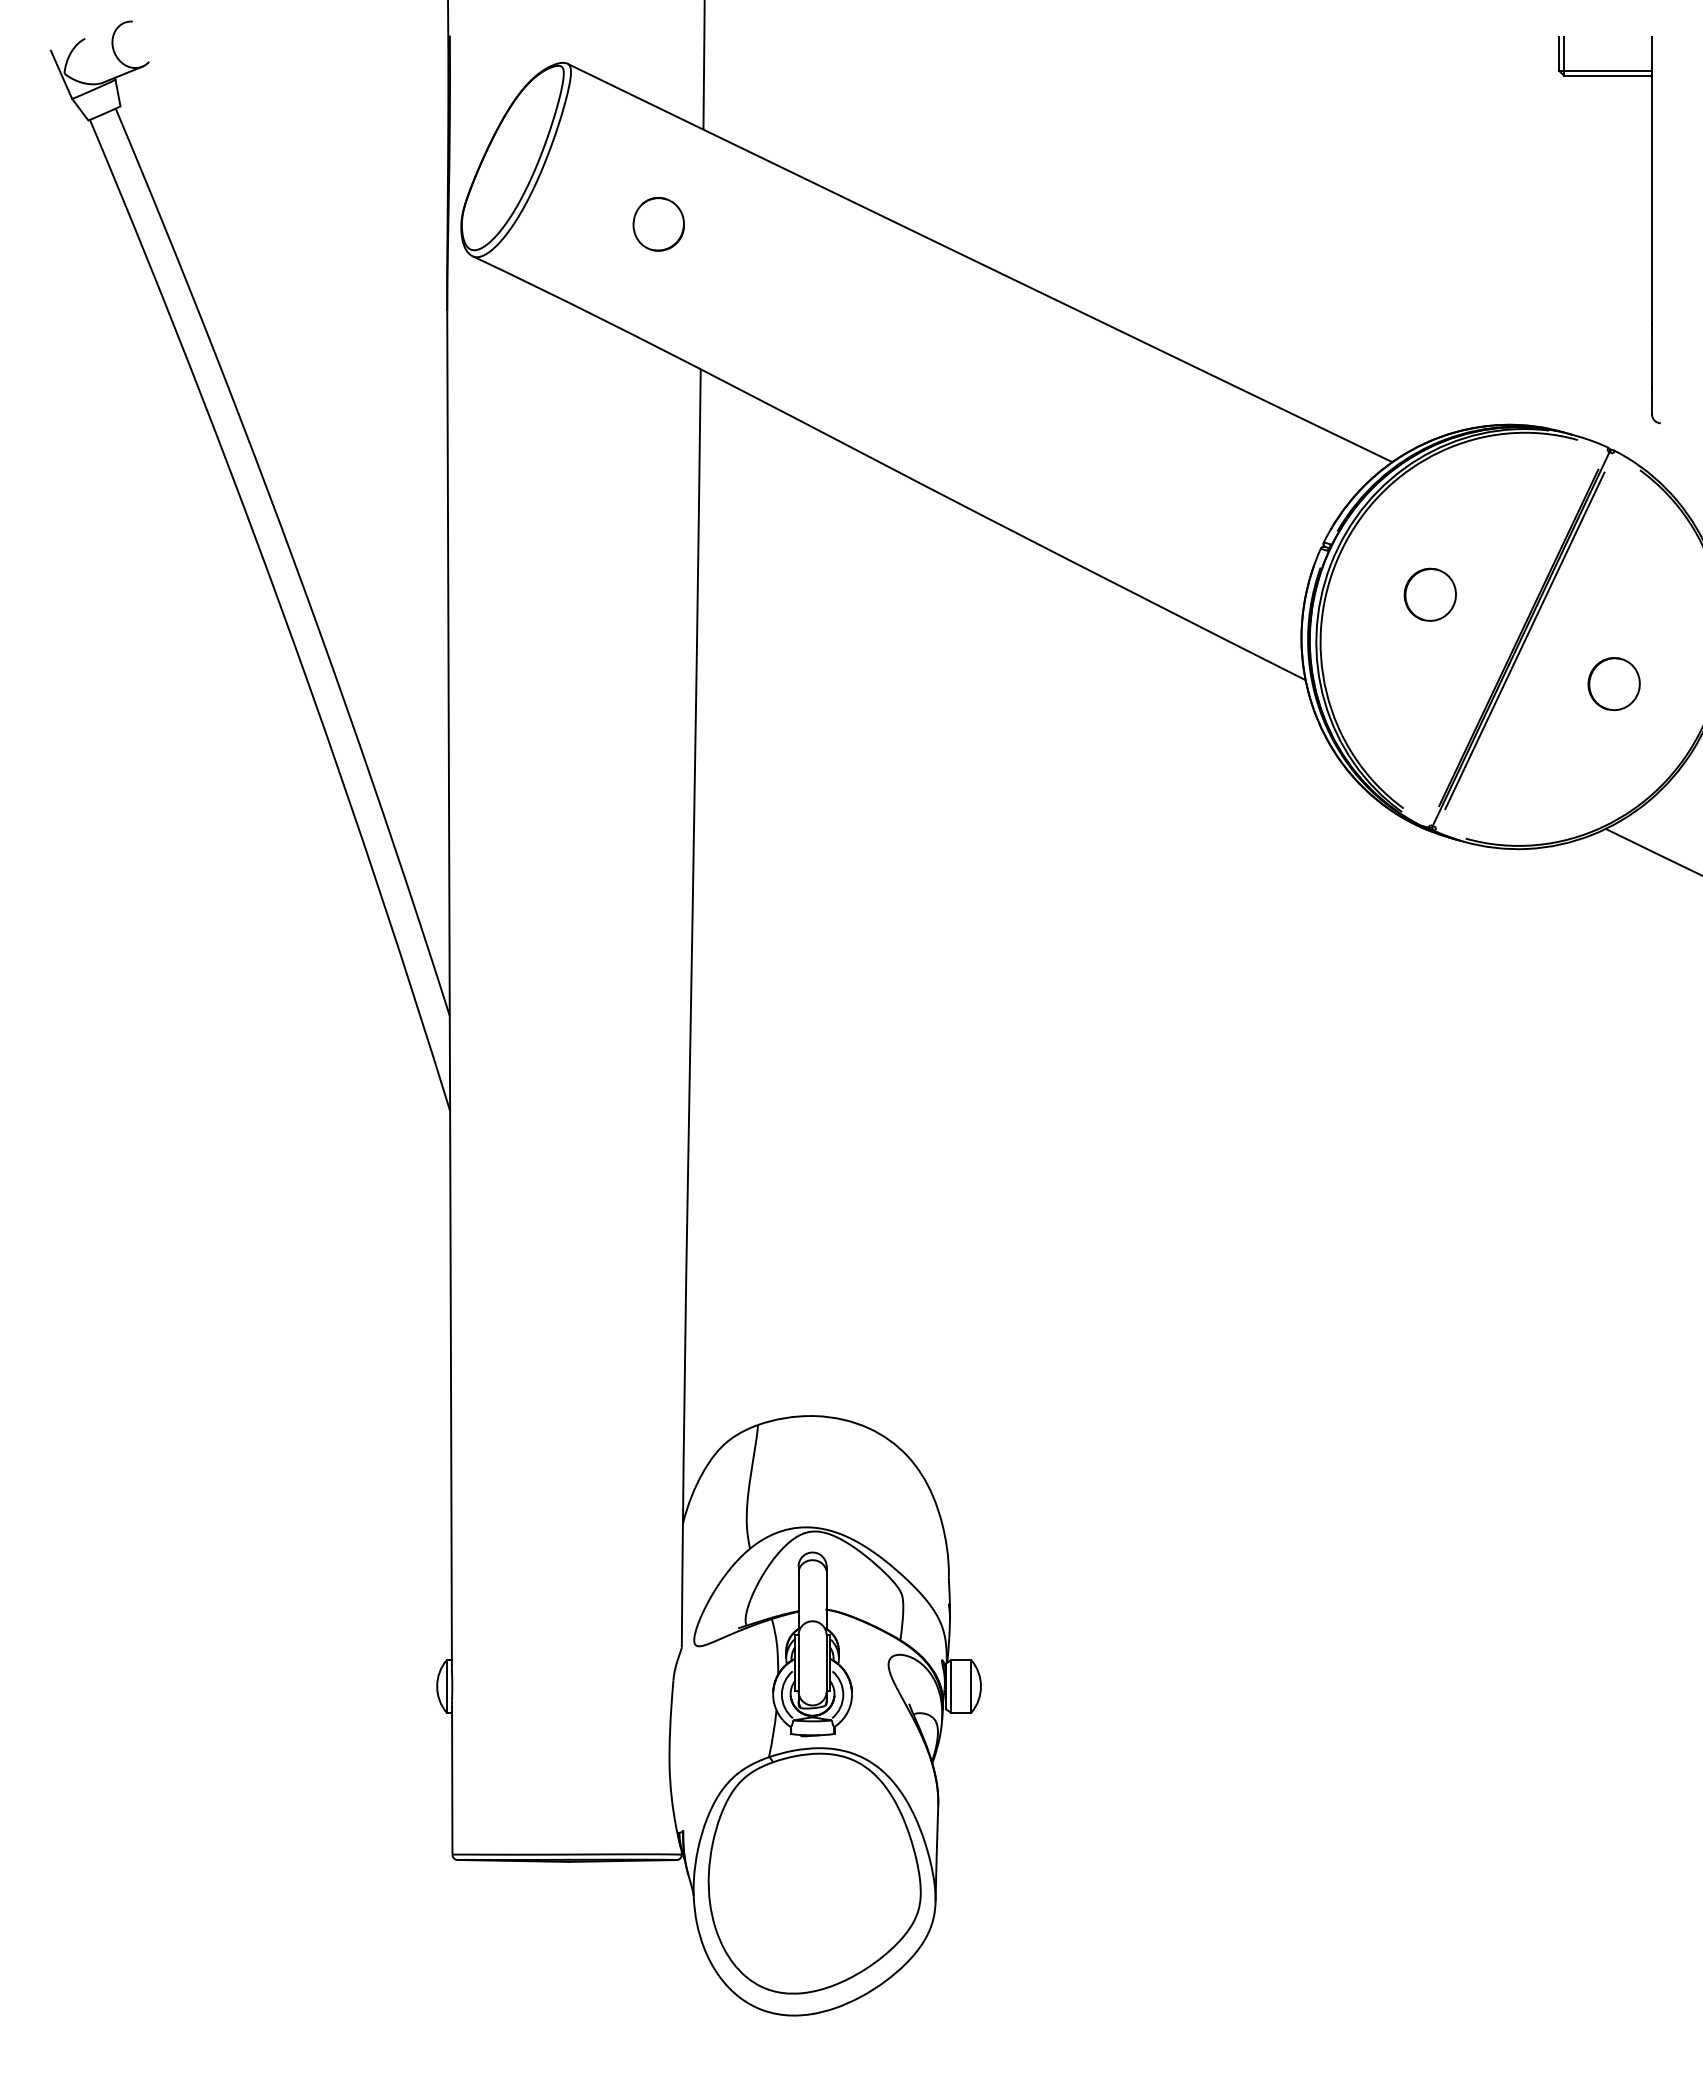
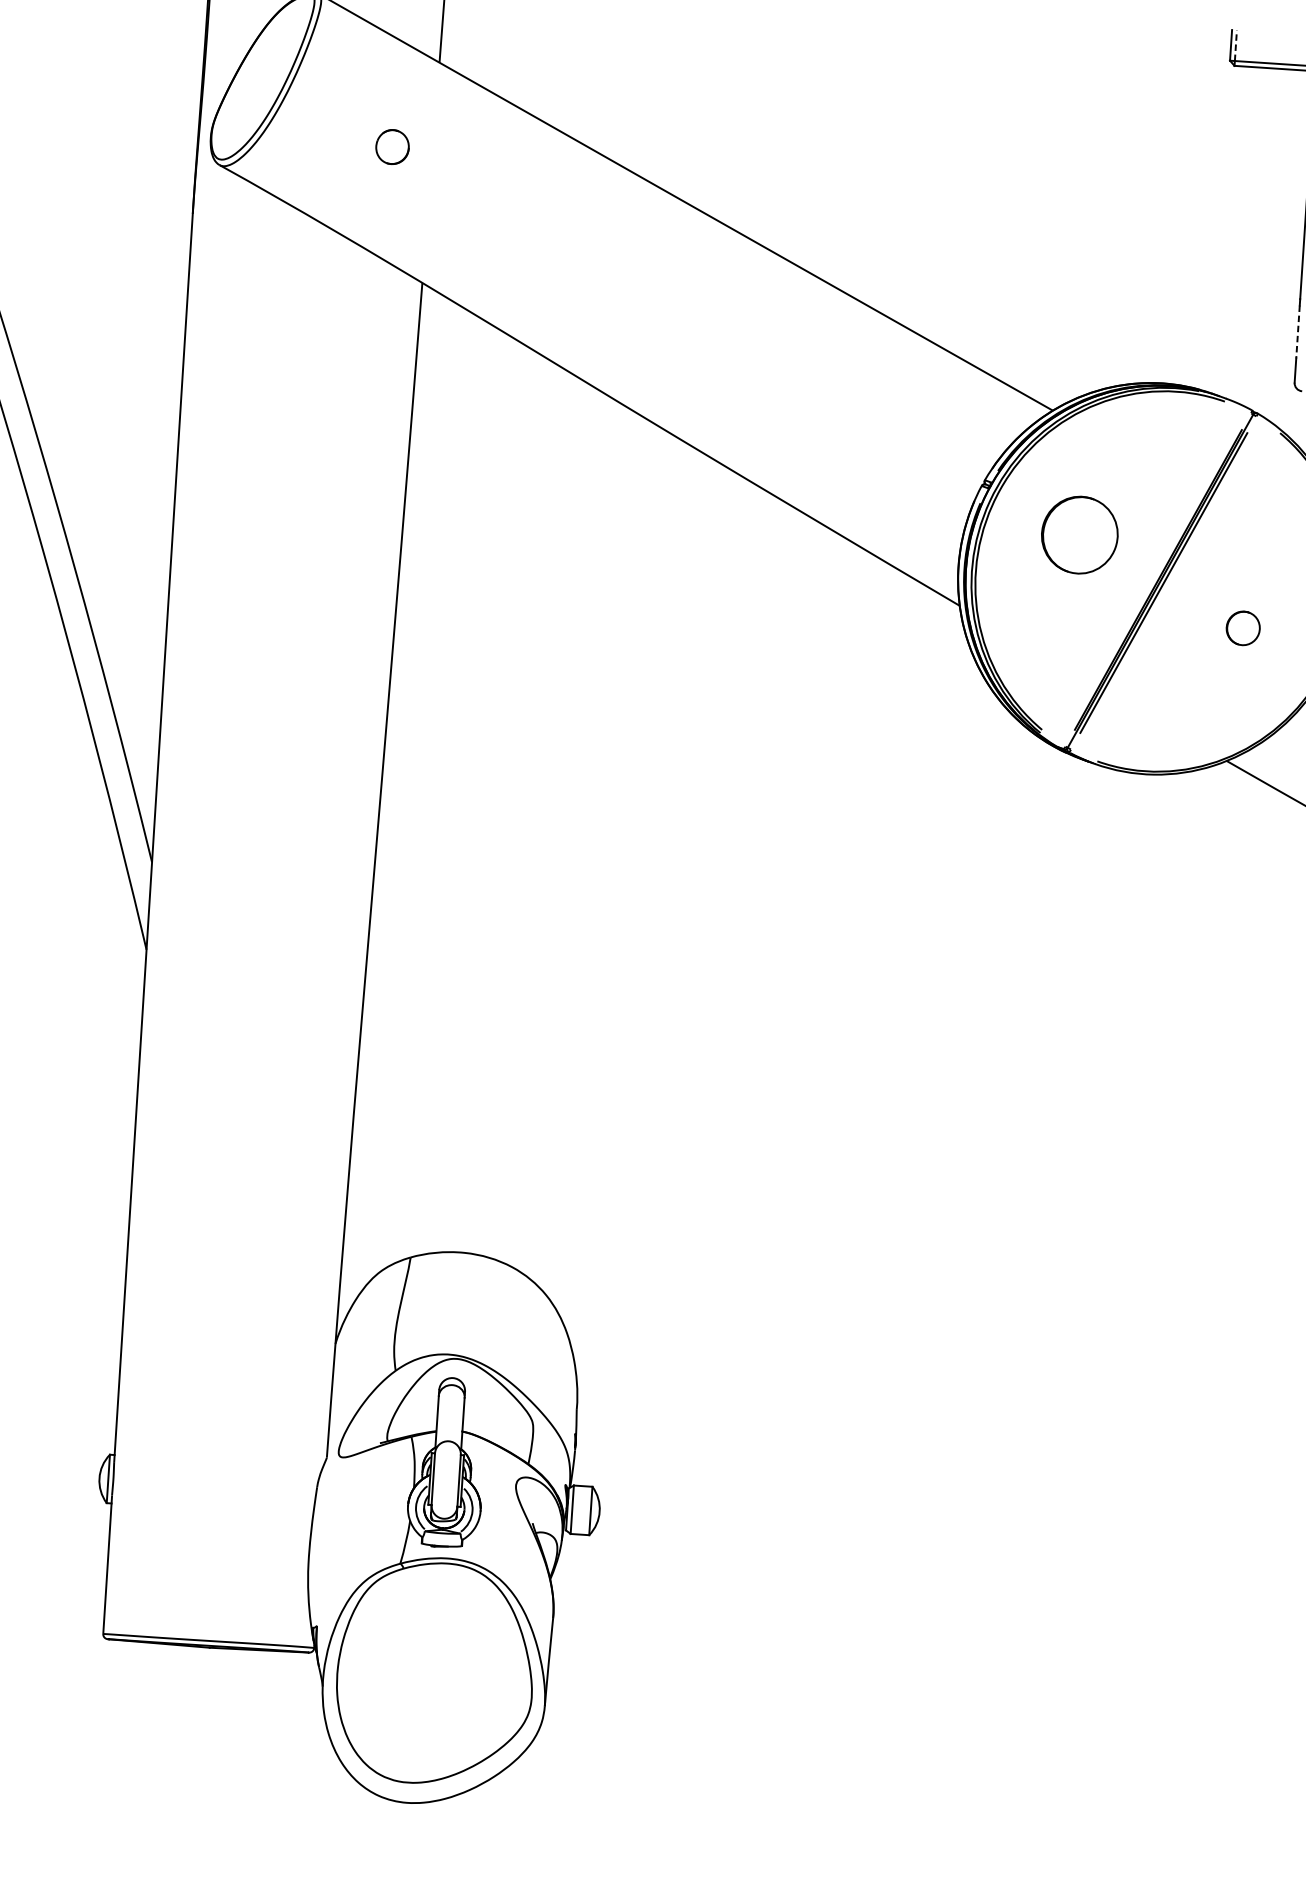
line: (1564, 53) -> (1236, 45), solid -> dashed
part: (658, 224) -> (392, 147), size x0.7
line: (1652, 359) -> (1298, 332), solid -> dashed
part: (1429, 594) -> (1078, 534), size x1.6
part: (1613, 684) -> (1242, 628), size x0.7

